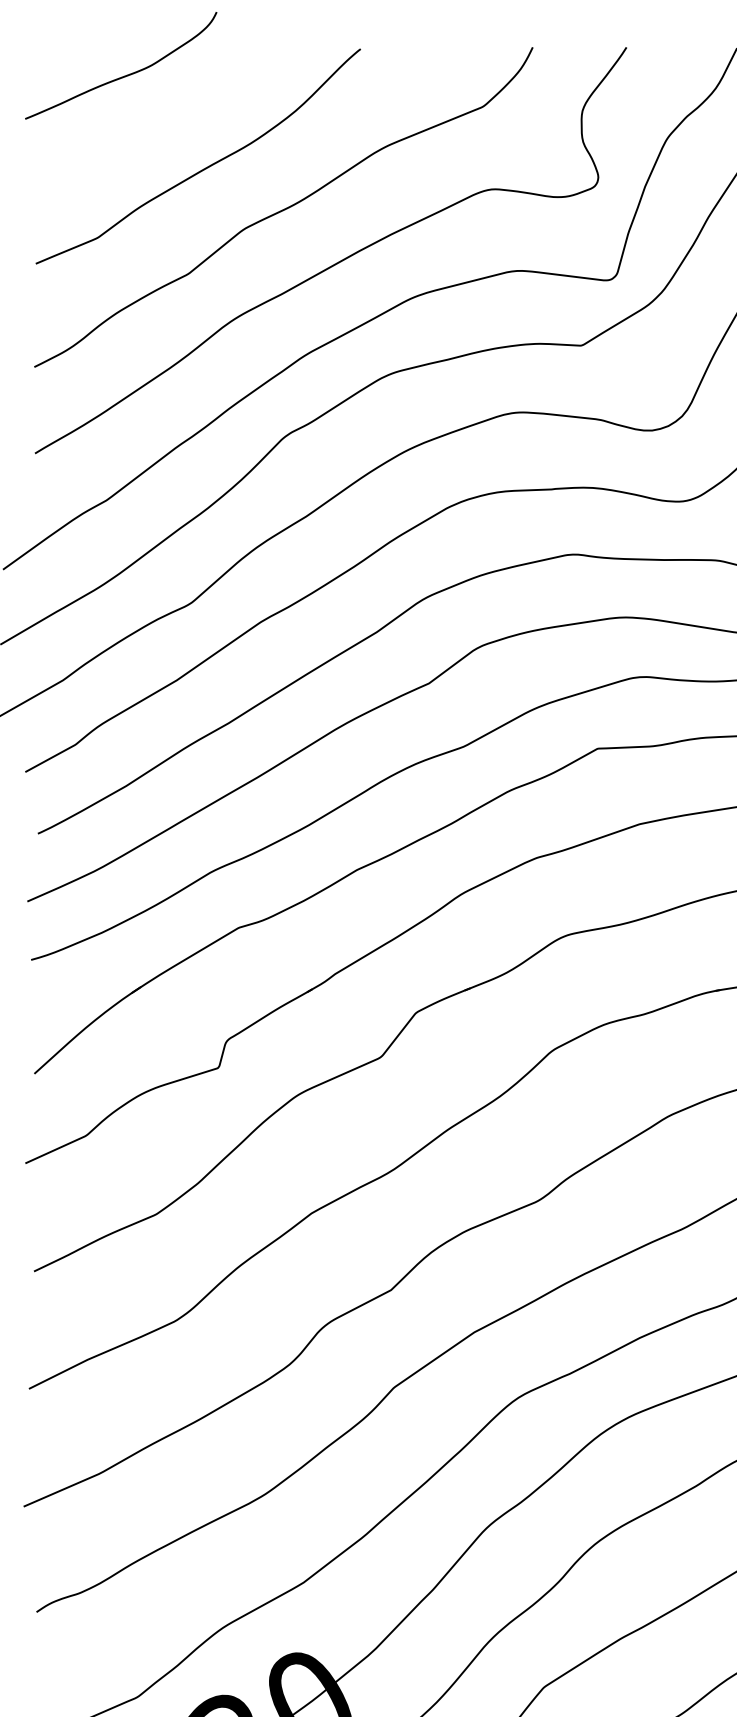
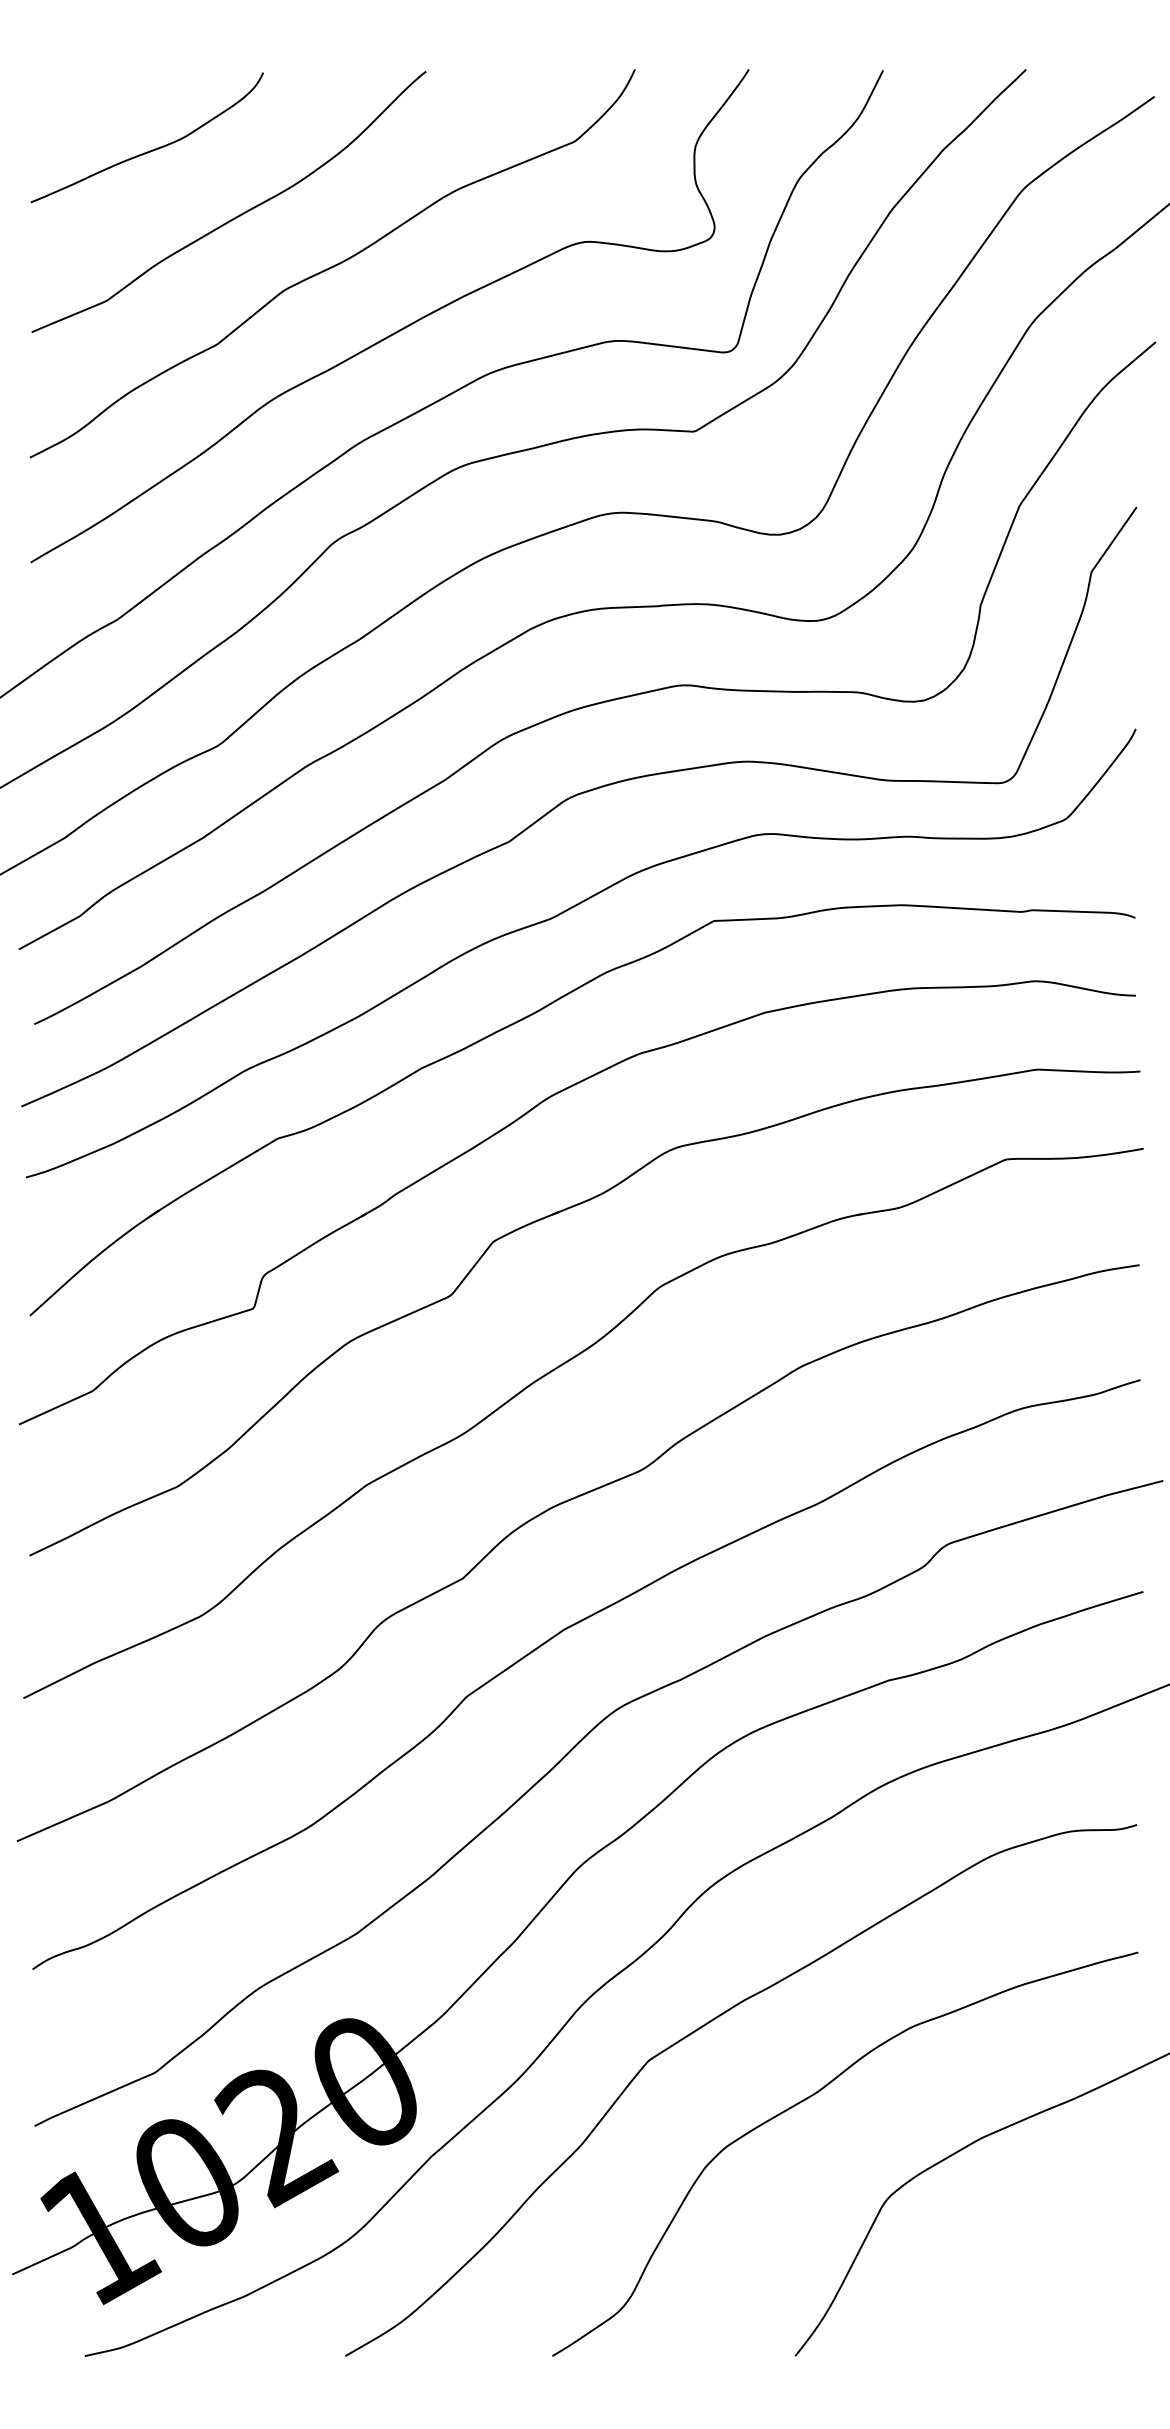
curve: (122, 76) -> (149, 150), moved

